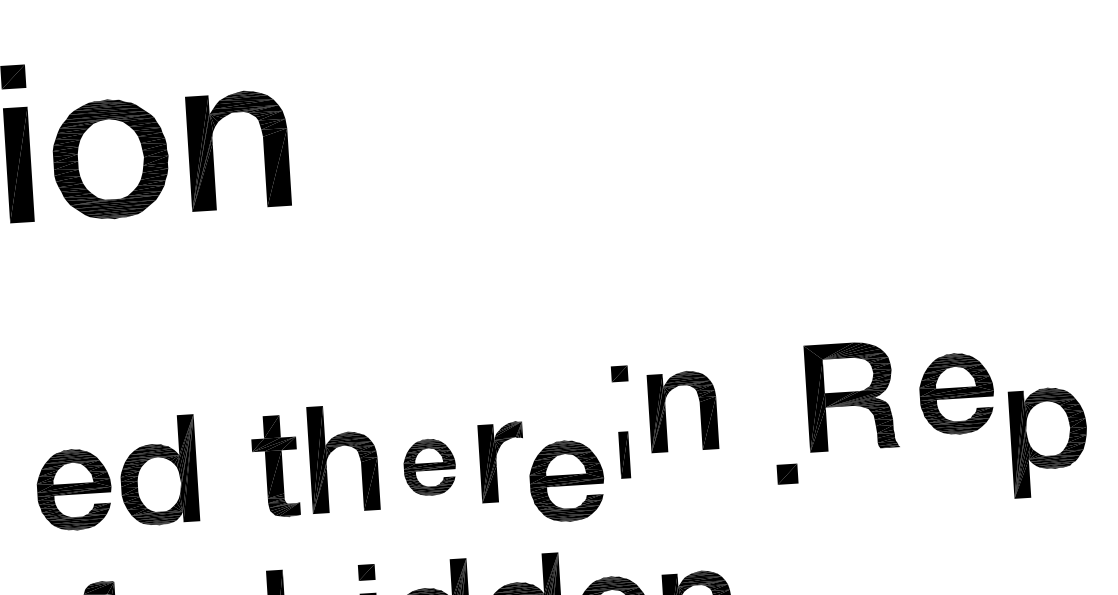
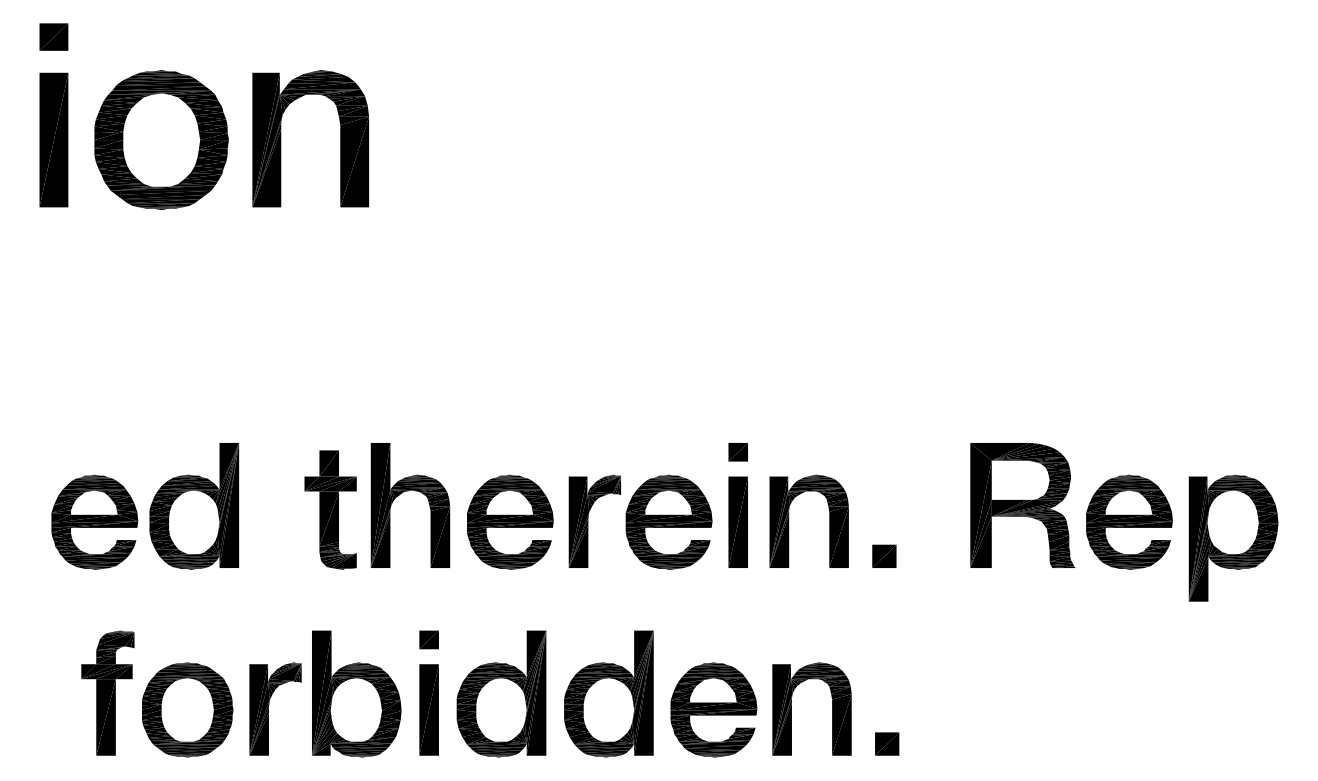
part: (619, 374) -> (737, 452), moved
part: (956, 393) -> (1129, 521), moved
part: (851, 396) -> (1022, 505), moved
part: (666, 411) -> (789, 520), moved
part: (624, 454) -> (737, 521), size x1.67
part: (429, 466) -> (510, 521), size x1.43
part: (787, 473) -> (884, 555), moved
part: (566, 480) -> (668, 521), moved

